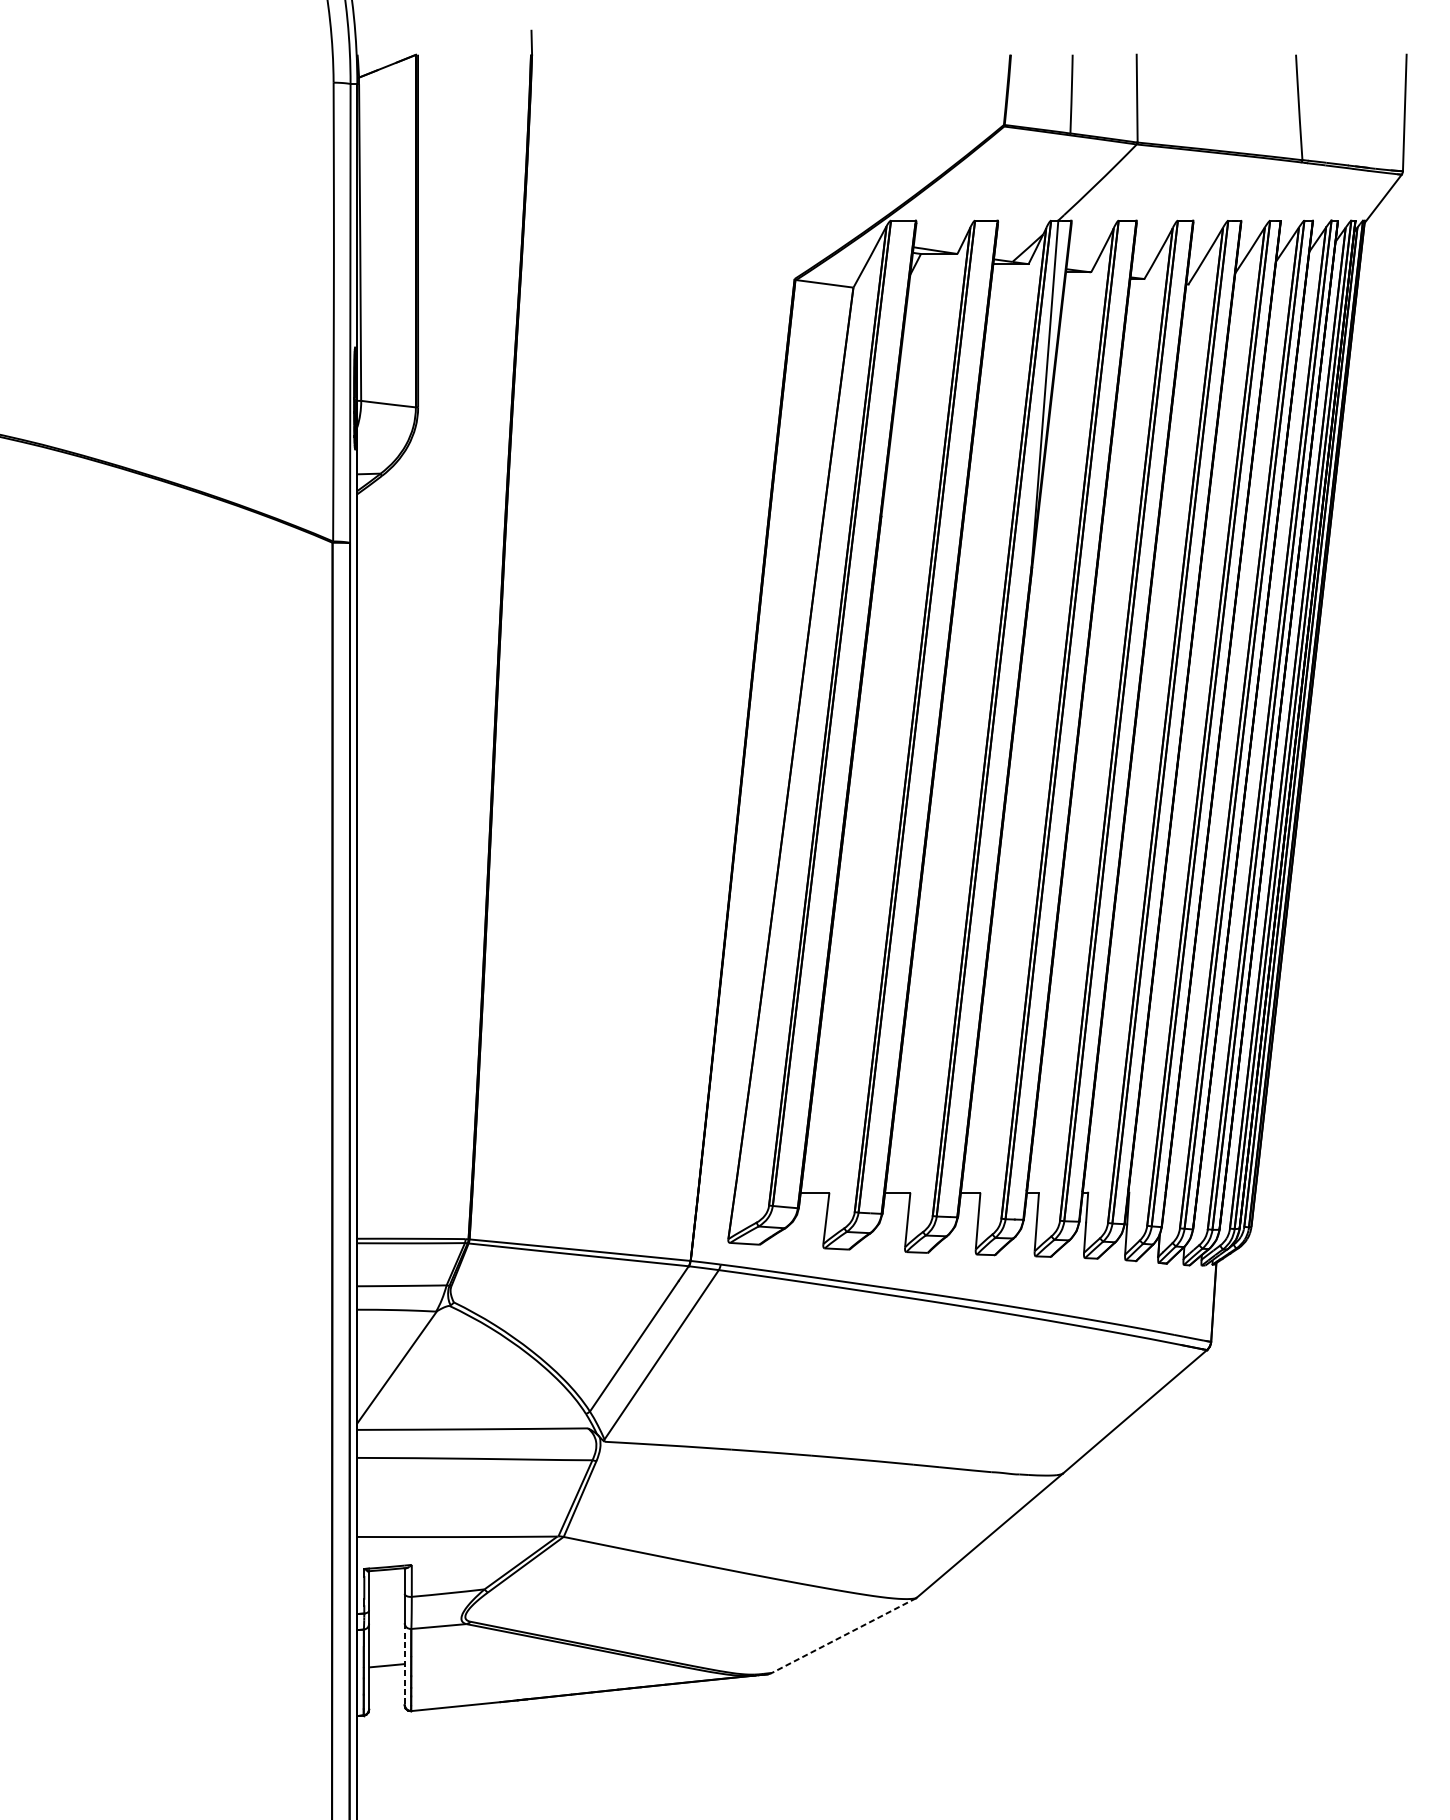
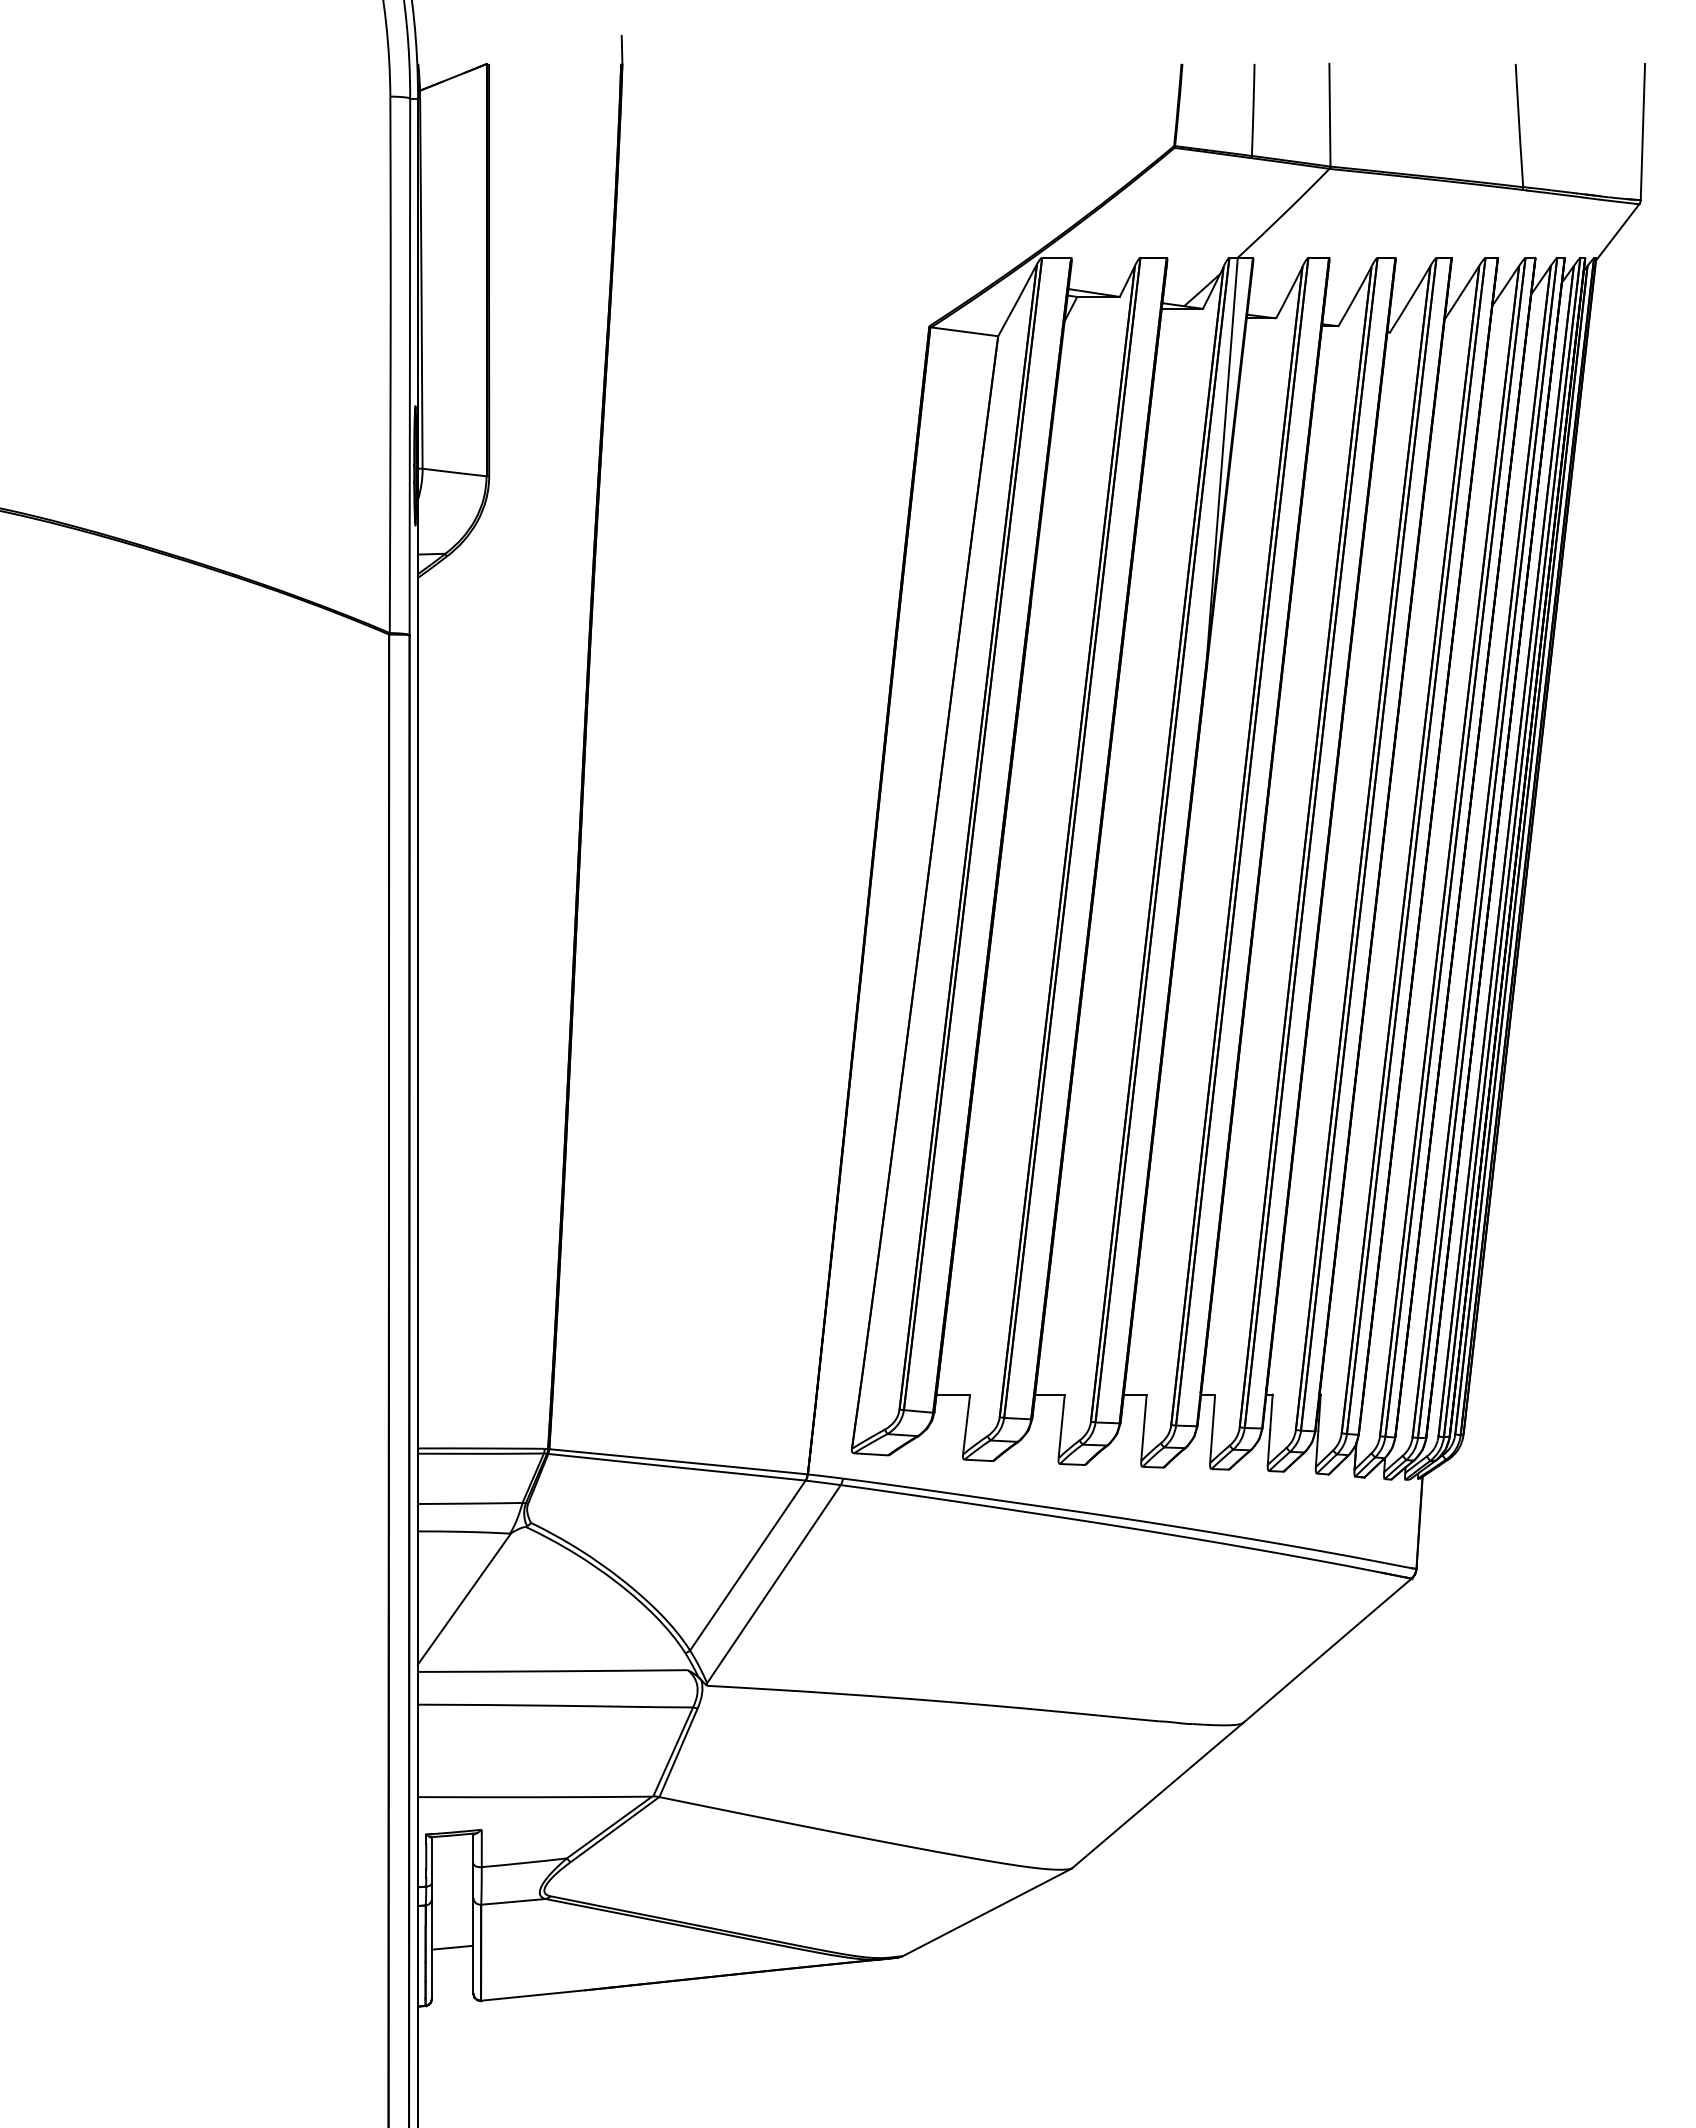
line: (843, 1635) -> (986, 1912), dashed -> solid
line: (404, 1663) -> (473, 1945), dashed -> solid

